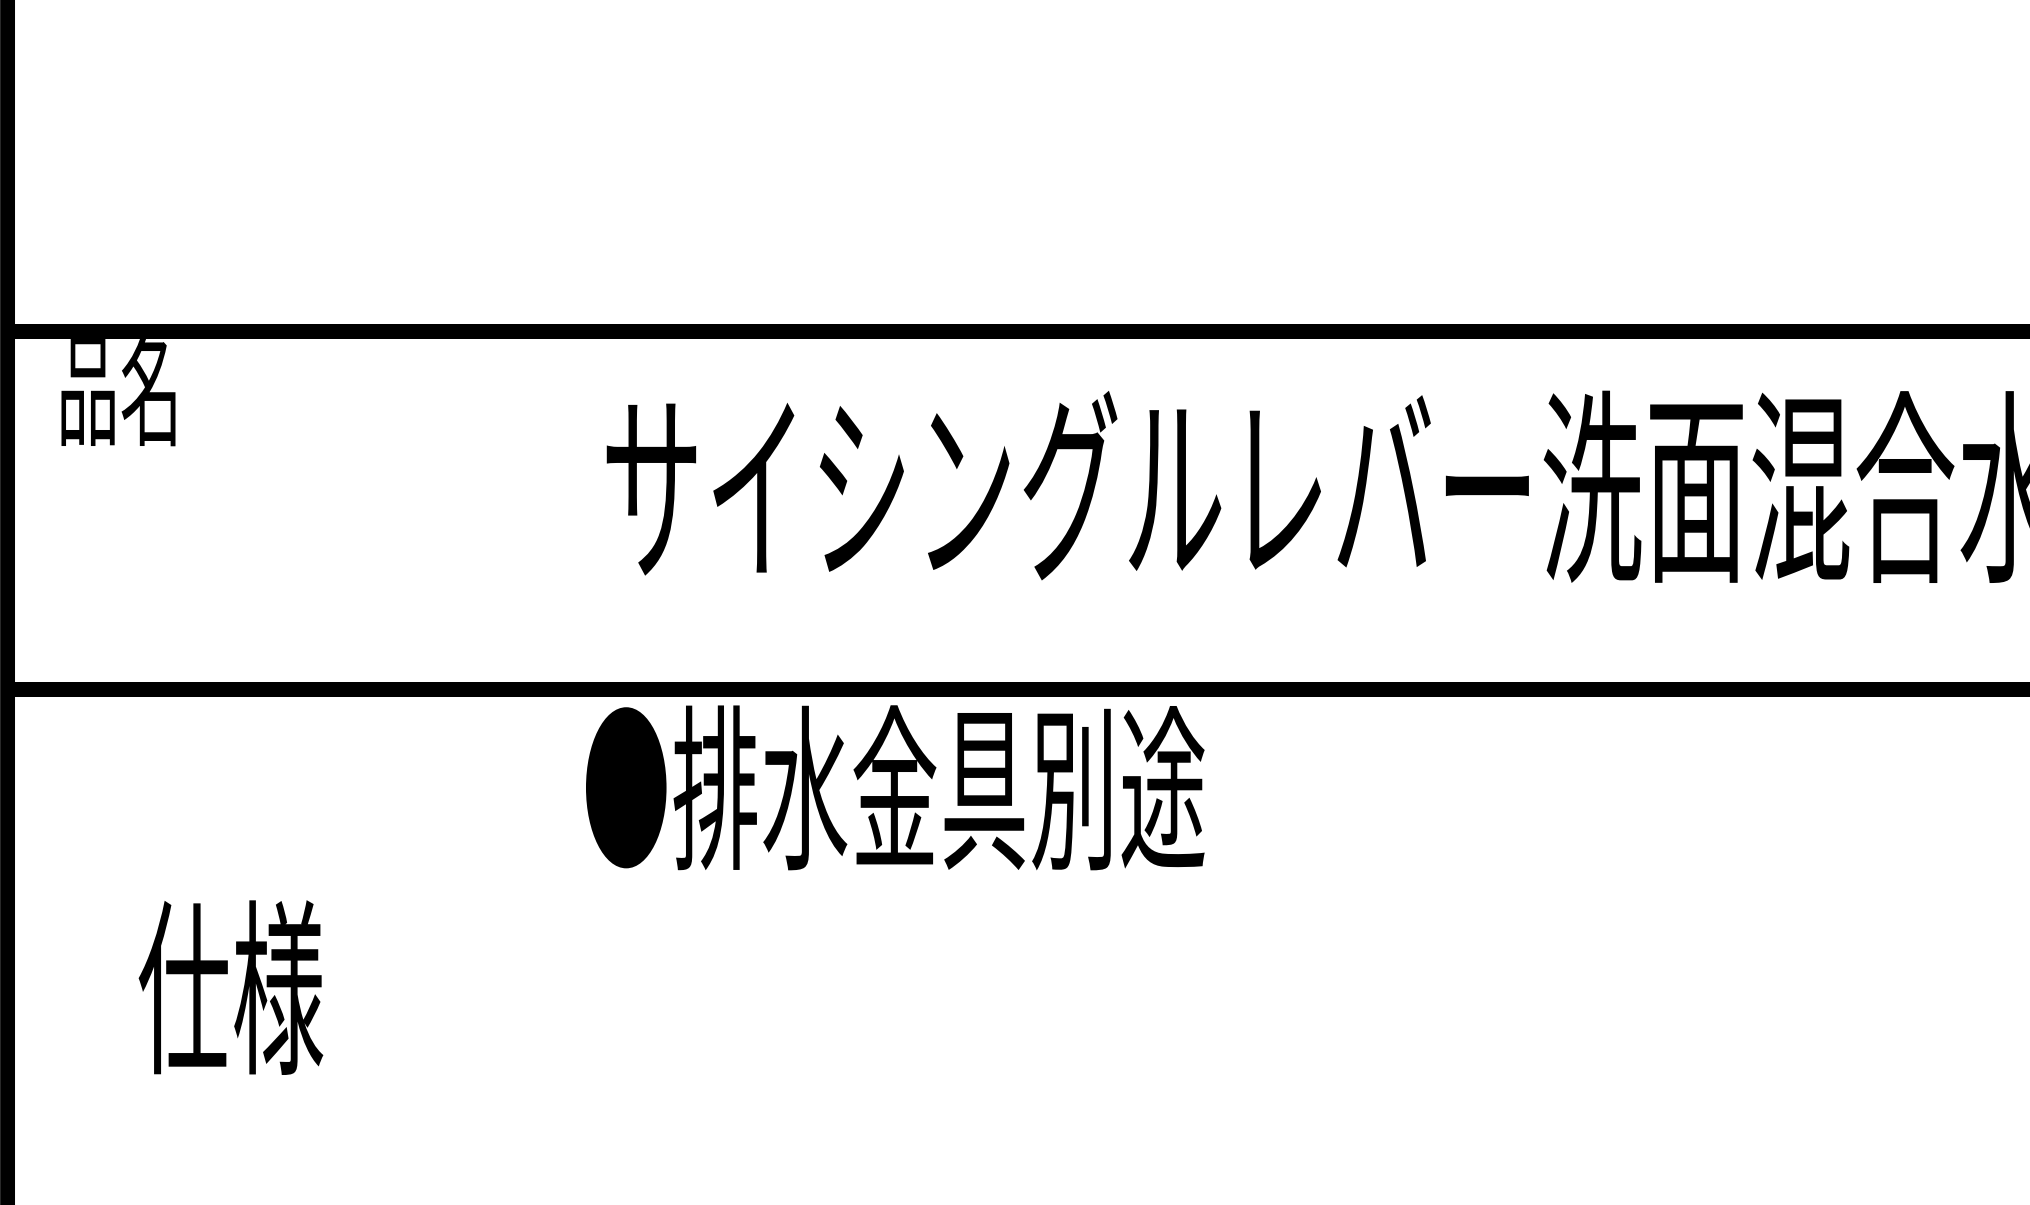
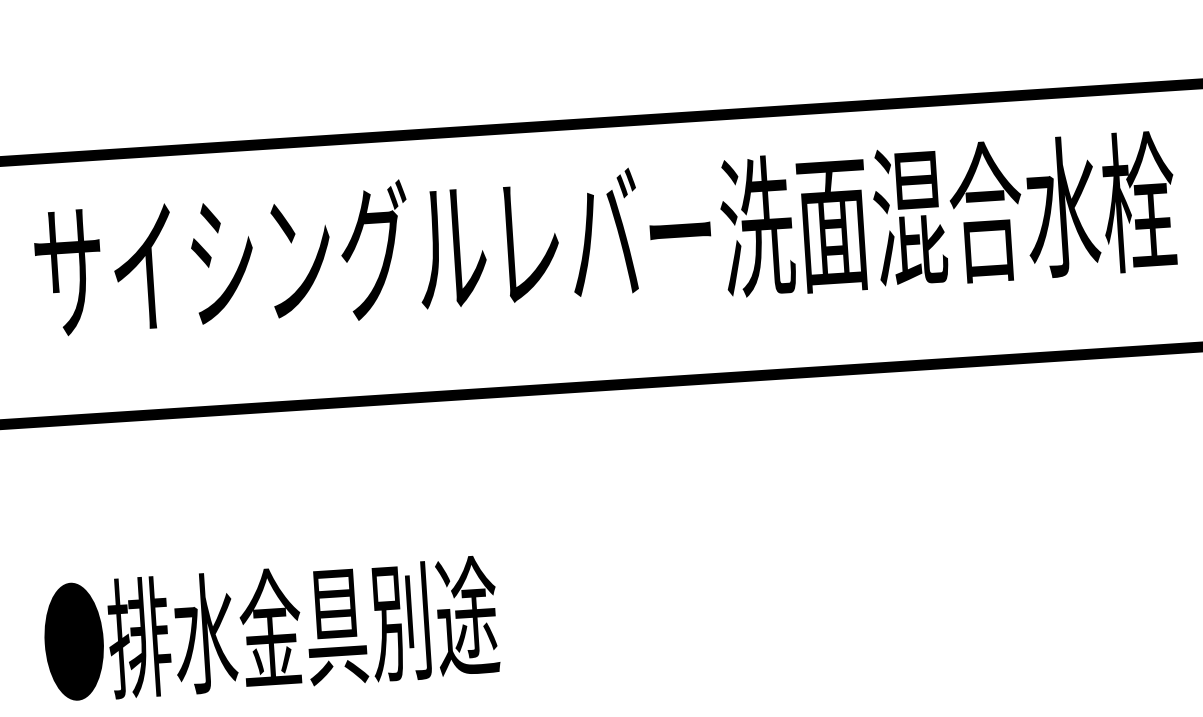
text: (895, 787) -> (271, 628), moved

